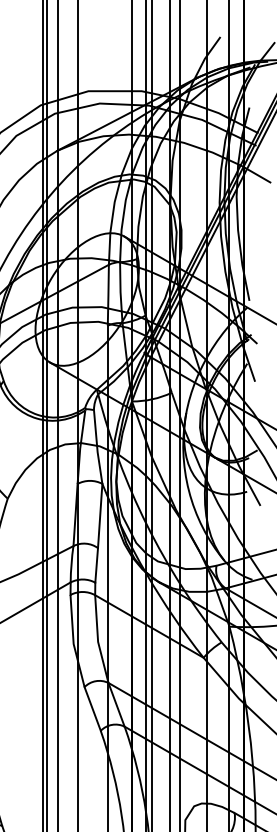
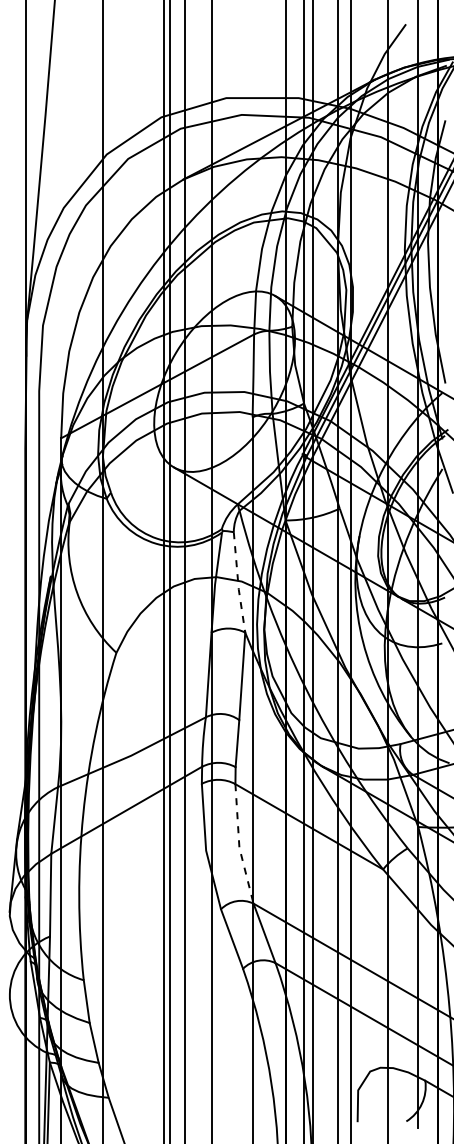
line: (97, 447) -> (238, 583), solid -> dashed
line: (98, 640) -> (239, 845), solid -> dashed

